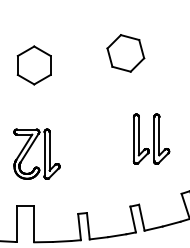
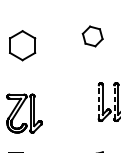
part: (125, 53) -> (92, 36), size x0.7
line: (133, 138) -> (98, 101), solid -> dashed
line: (154, 138) -> (114, 101), solid -> dashed

